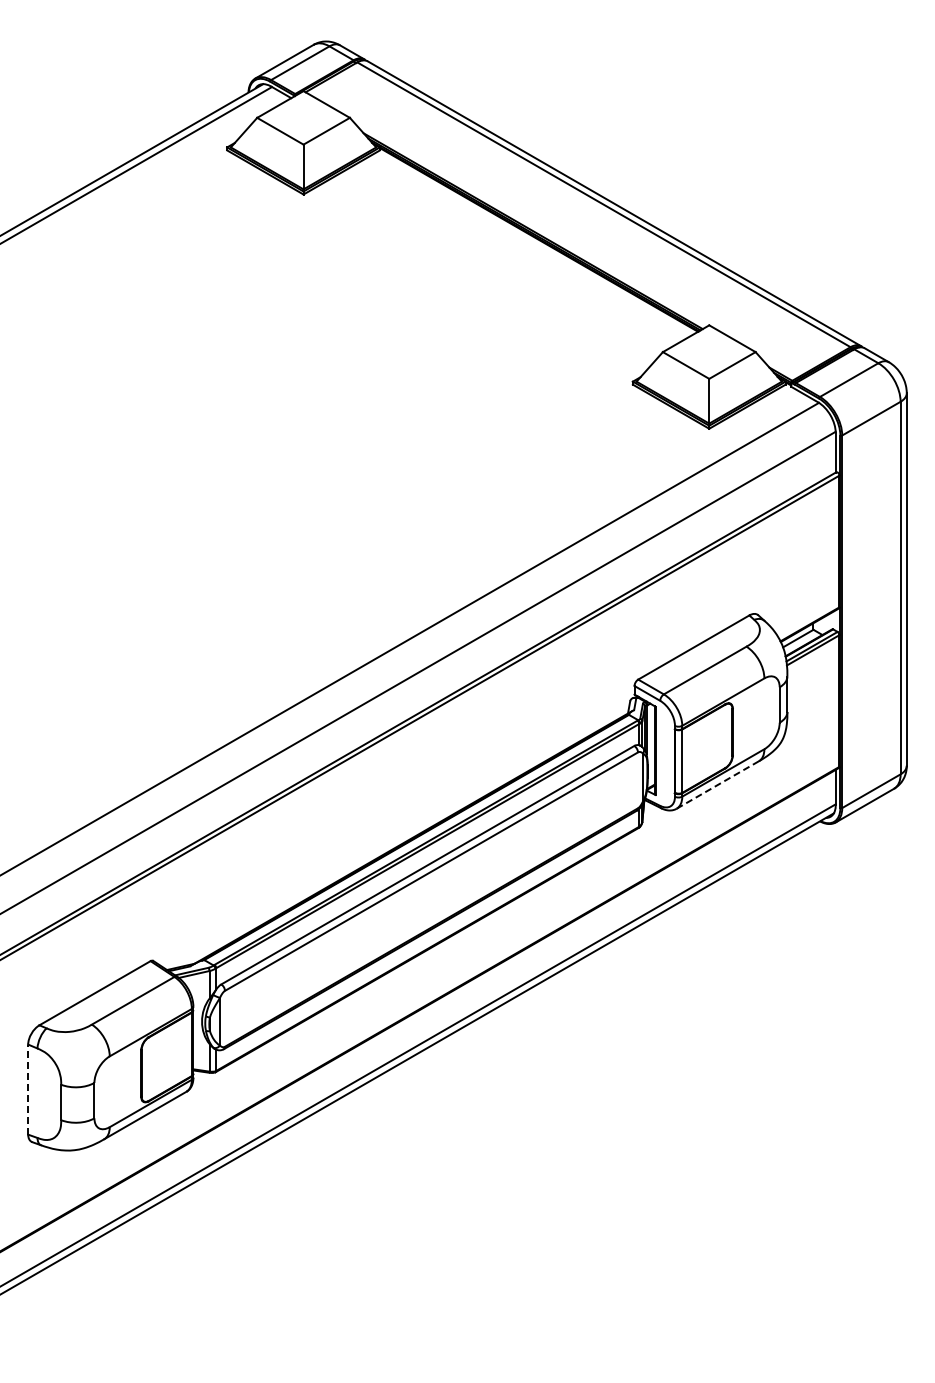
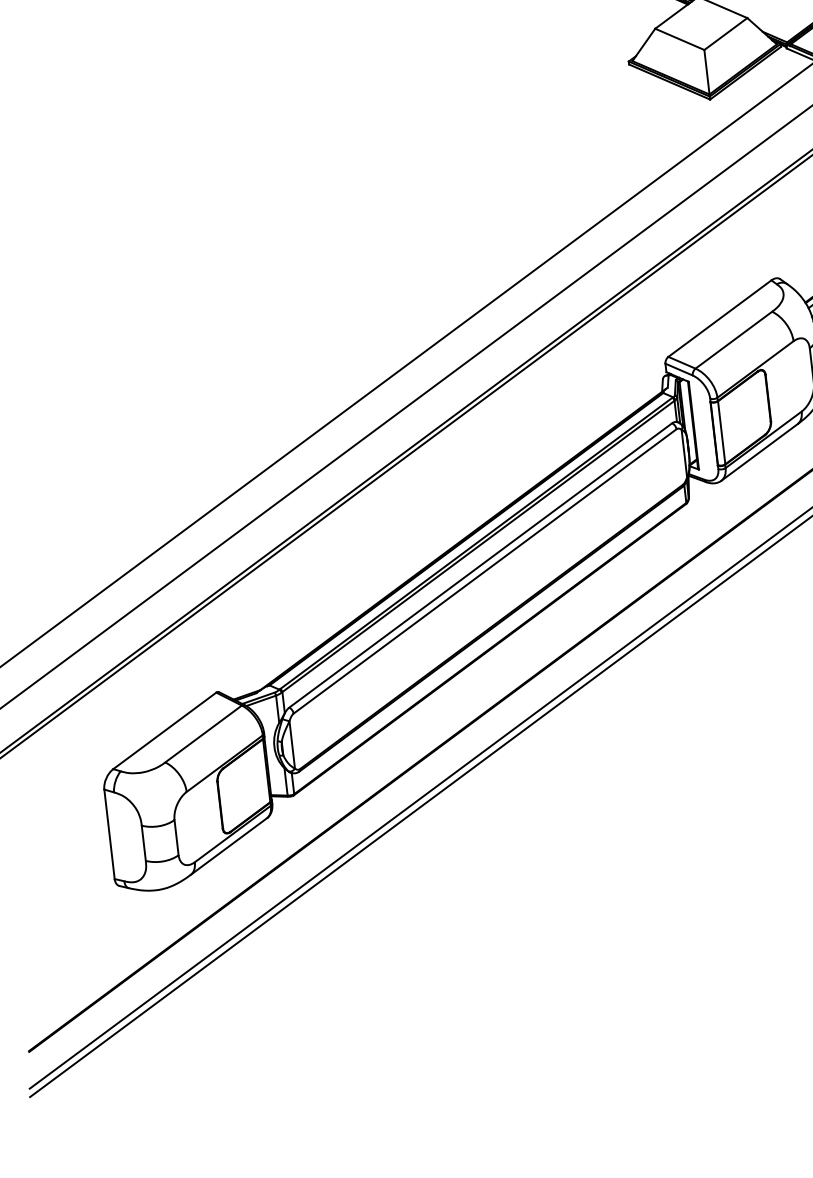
line: (718, 784) -> (760, 451), dashed -> solid
line: (28, 1089) -> (109, 834), dashed -> solid

